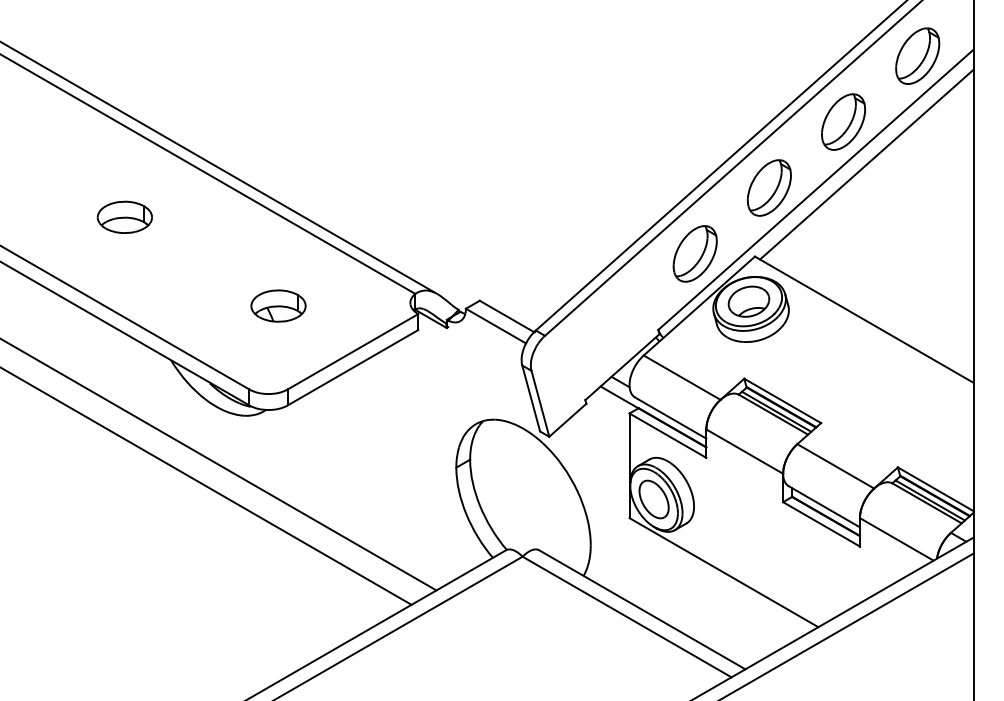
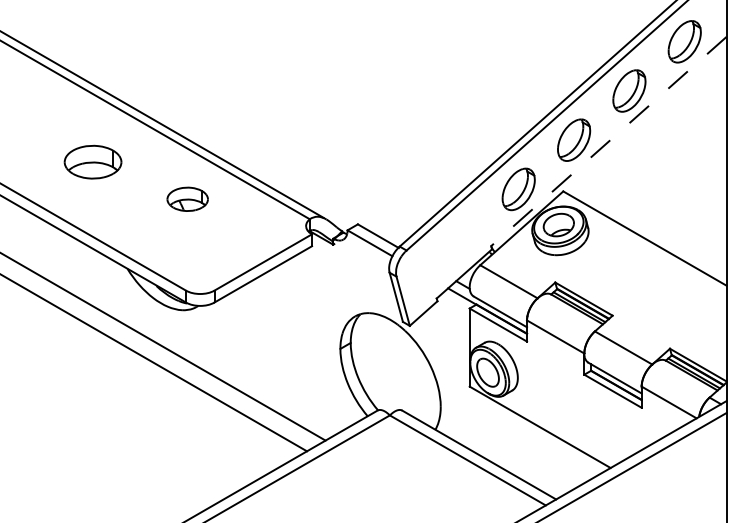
line: (866, 164) -> (646, 122), removed
line: (815, 189) -> (608, 141), solid -> dashed
part: (124, 216) -> (92, 161), size x1.4
part: (278, 304) -> (187, 198), moved

